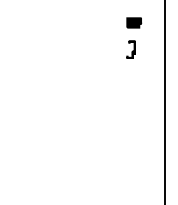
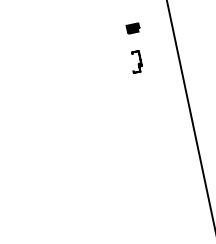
part: (134, 22) -> (133, 27), size x0.7

